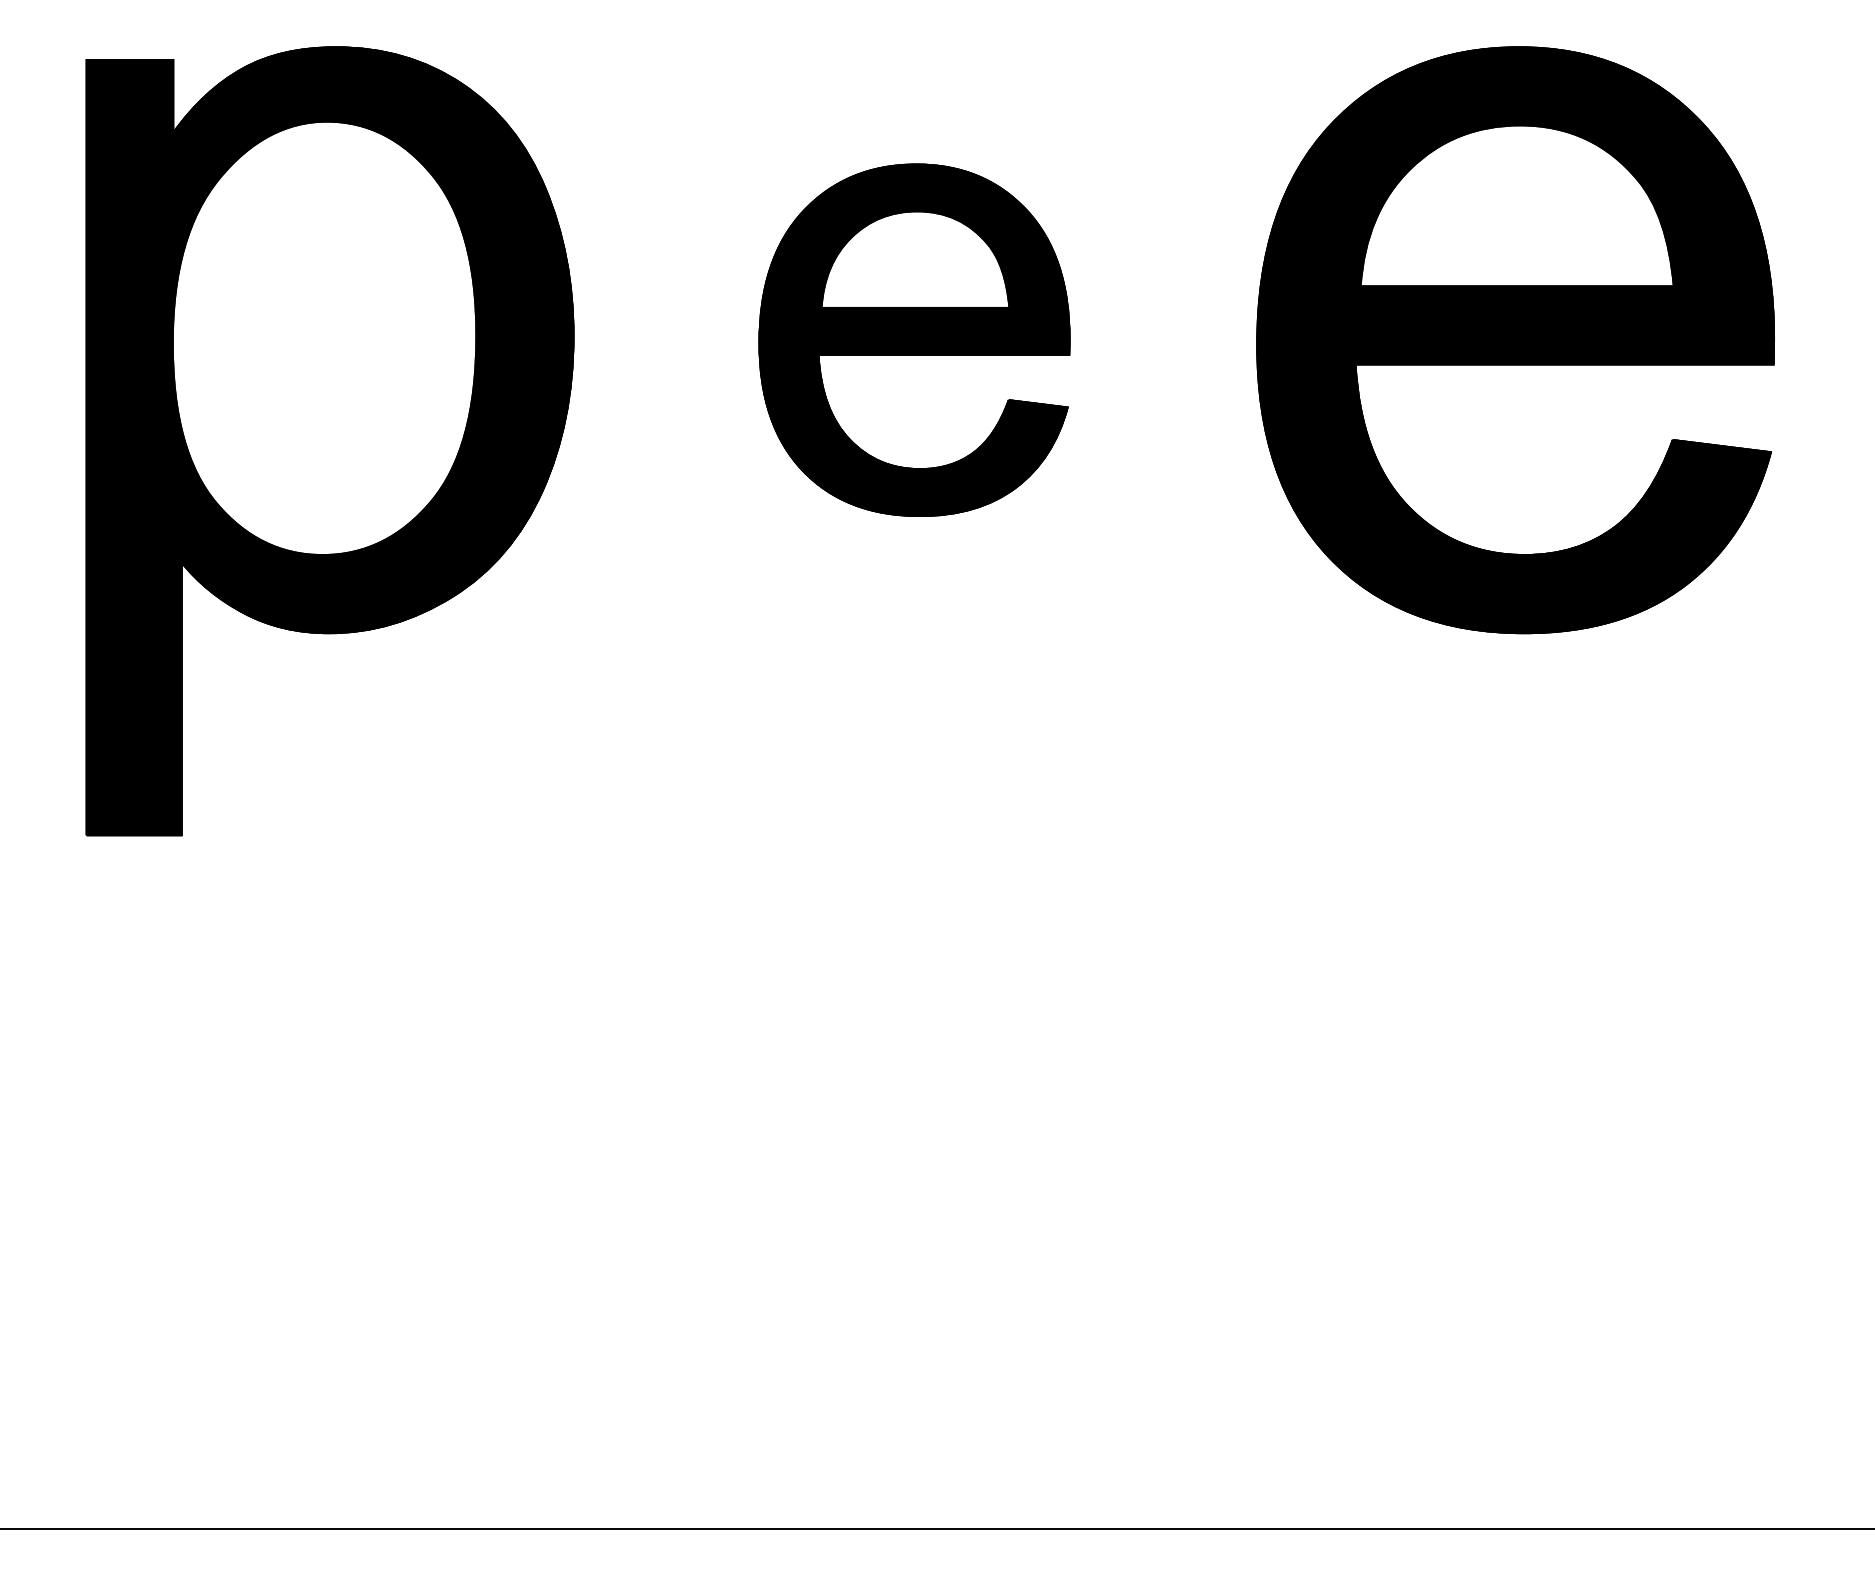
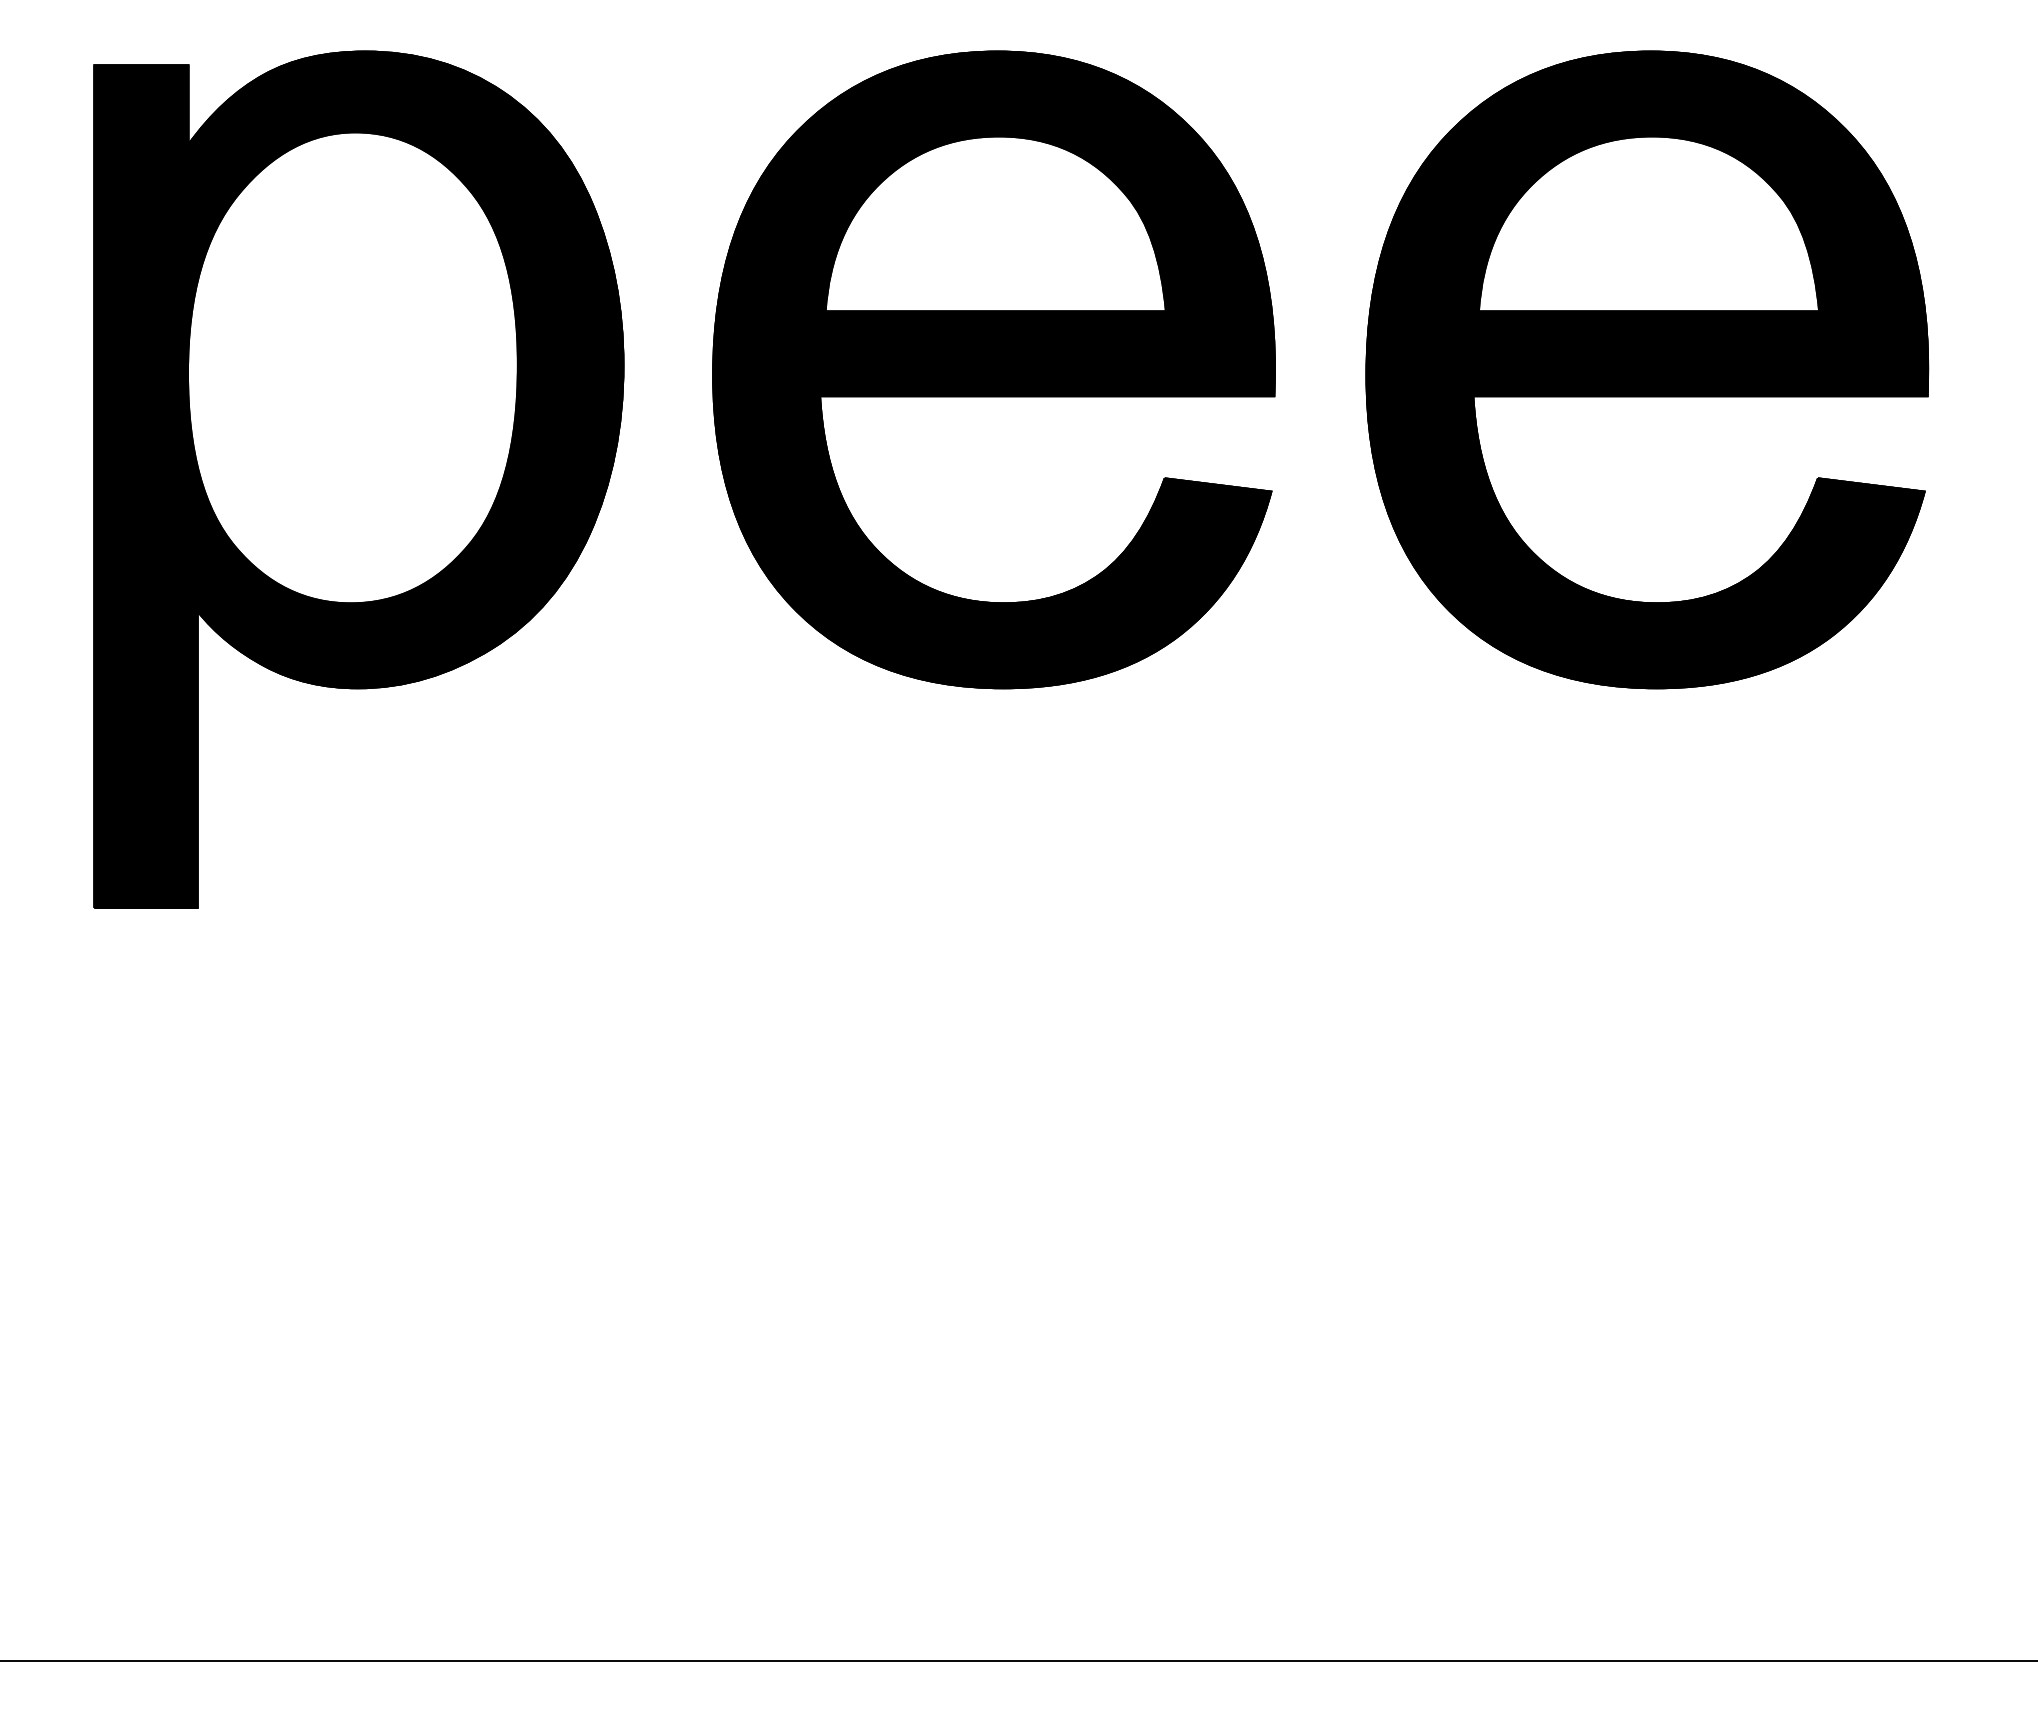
part: (914, 339) -> (993, 369), size x1.67

